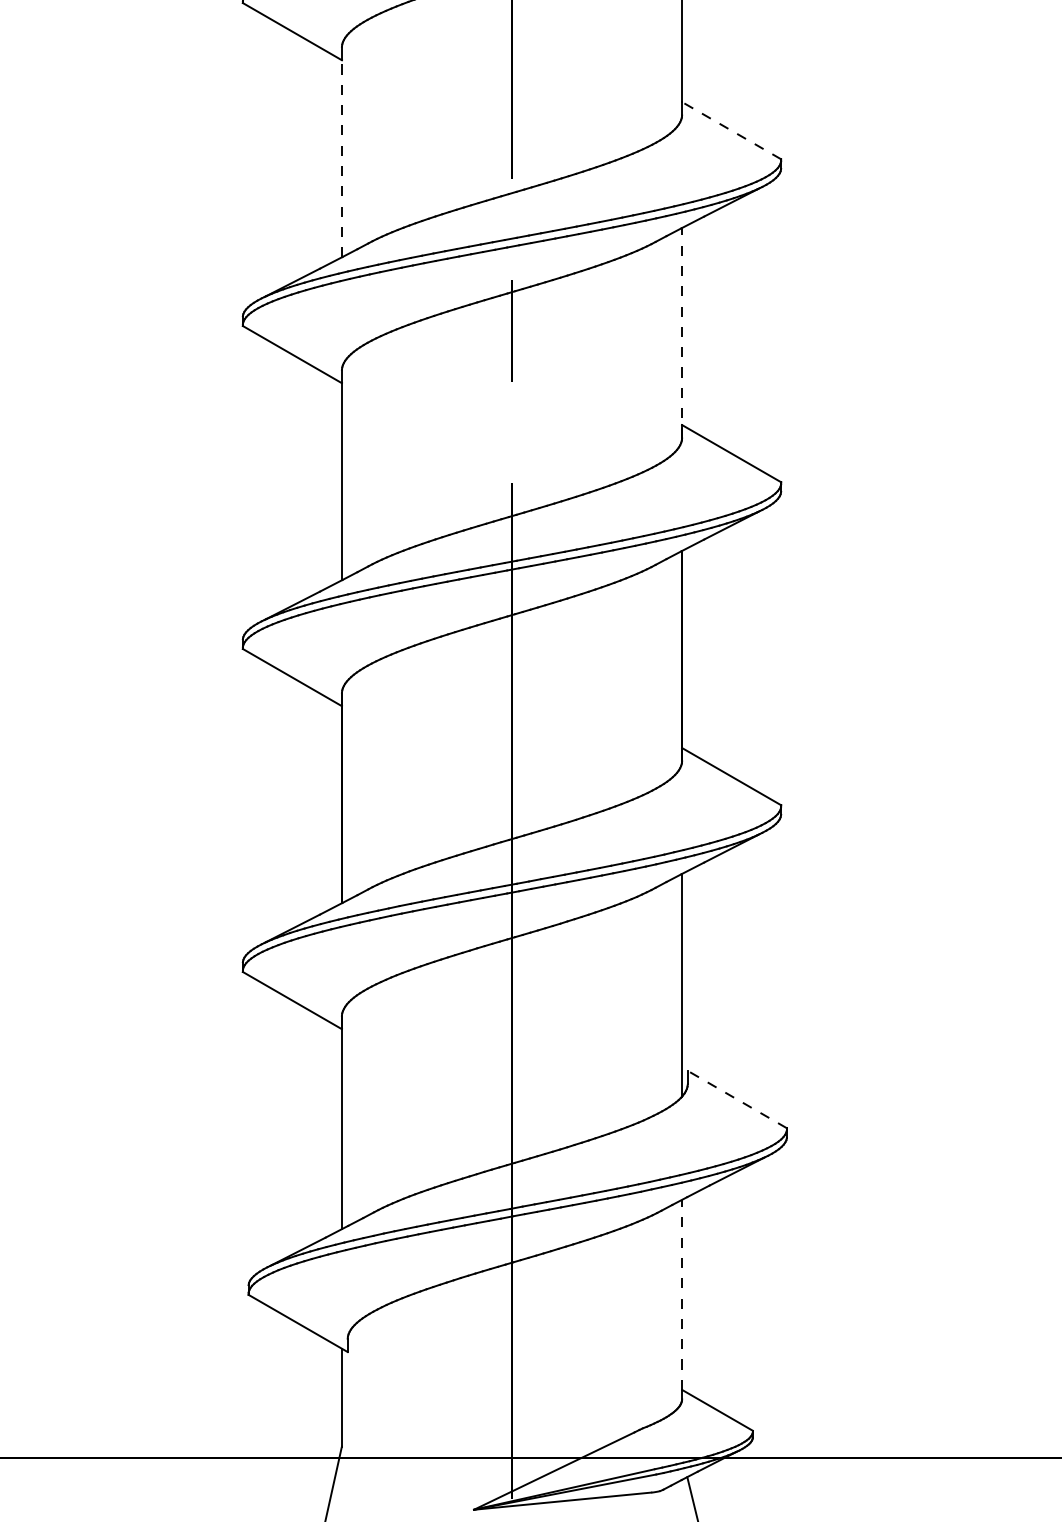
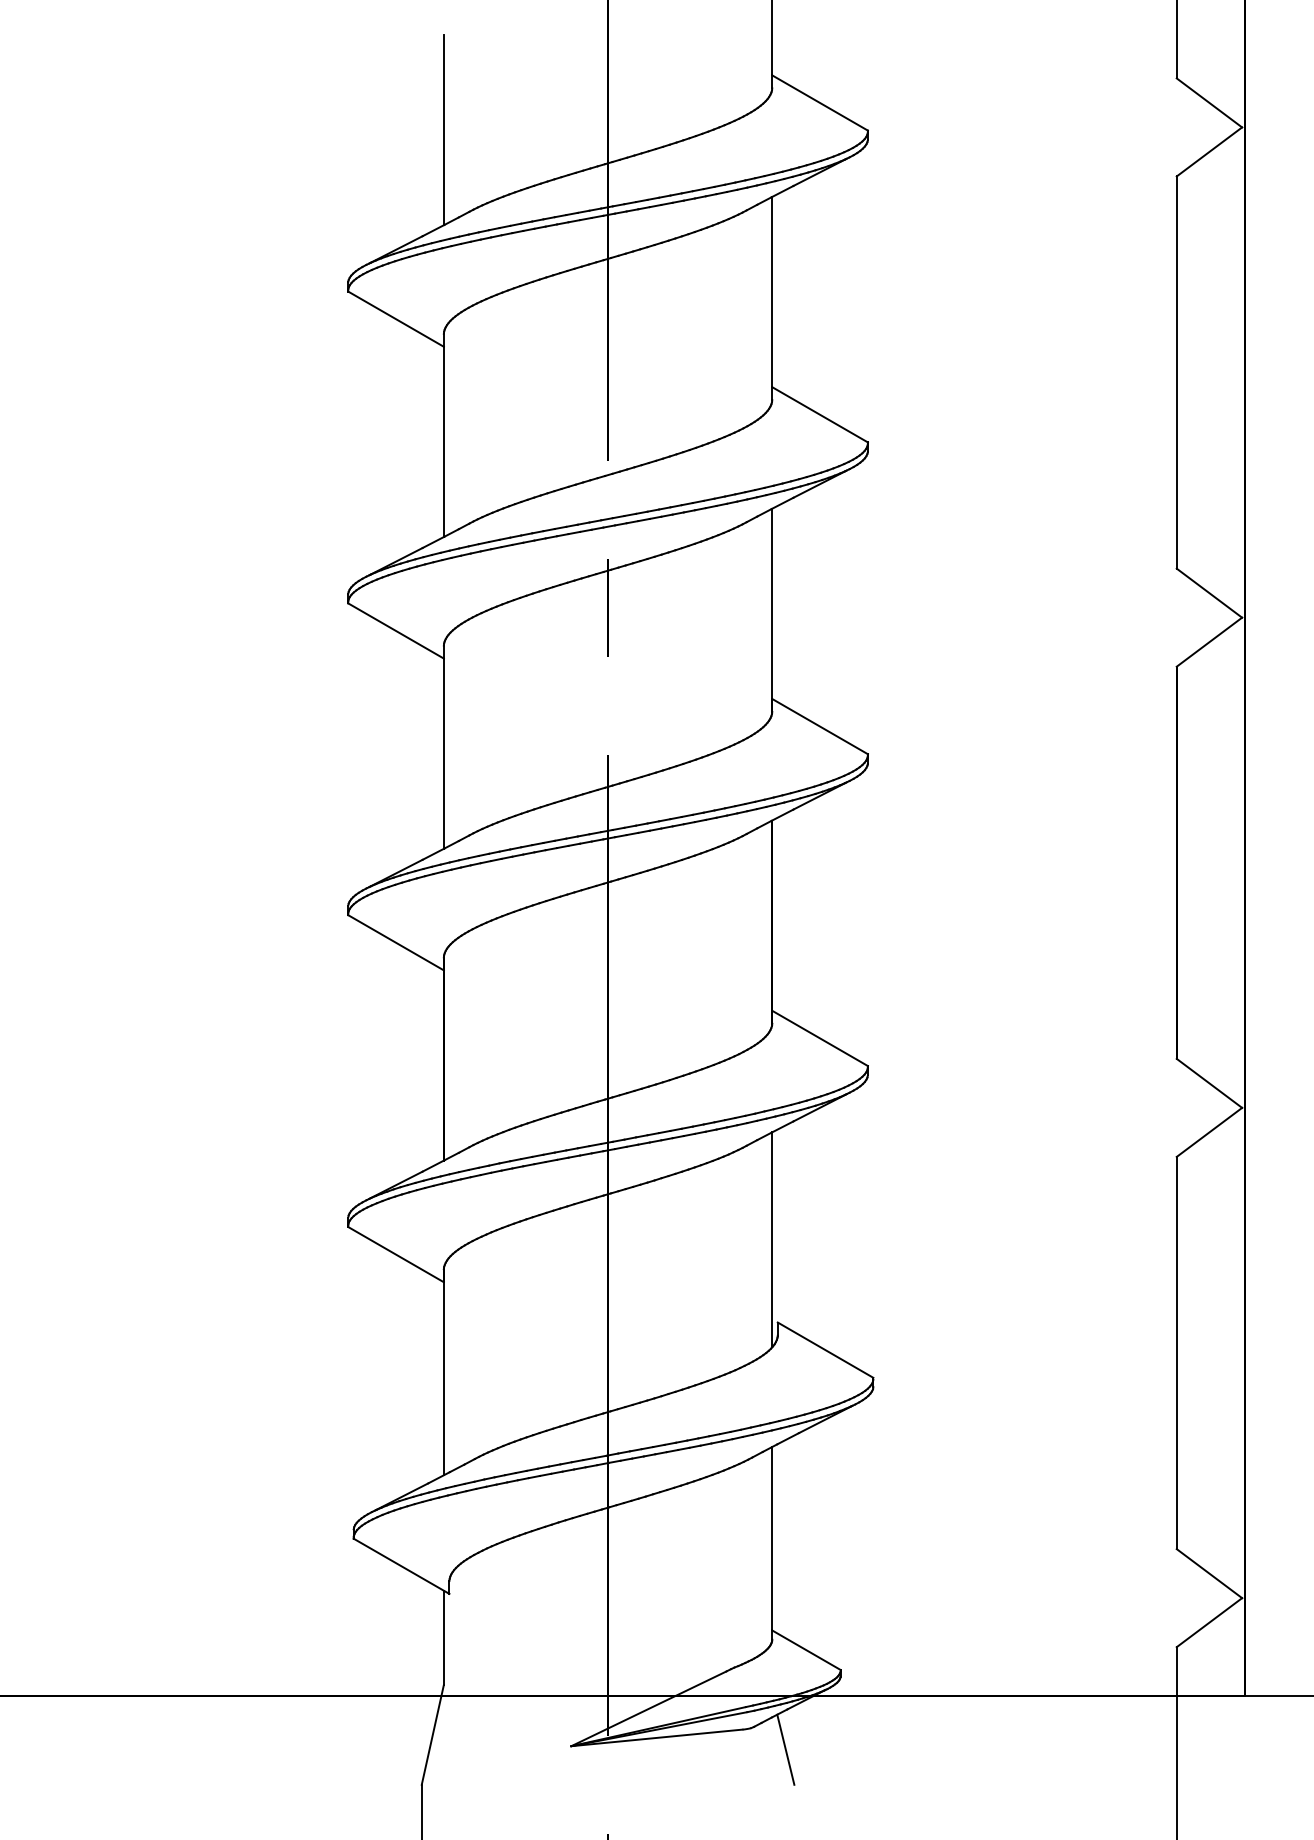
line: (731, 130) -> (819, 414), dashed -> solid
line: (341, 158) -> (443, 441), dashed -> solid
line: (682, 333) -> (772, 610), dashed -> solid
line: (737, 1098) -> (825, 1349), dashed -> solid
line: (682, 1294) -> (772, 1538), dashed -> solid

